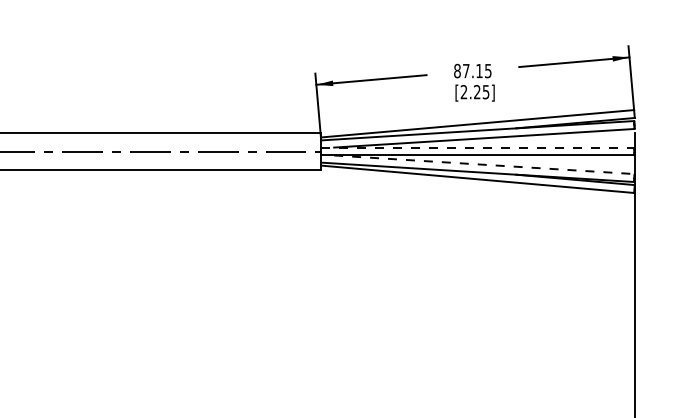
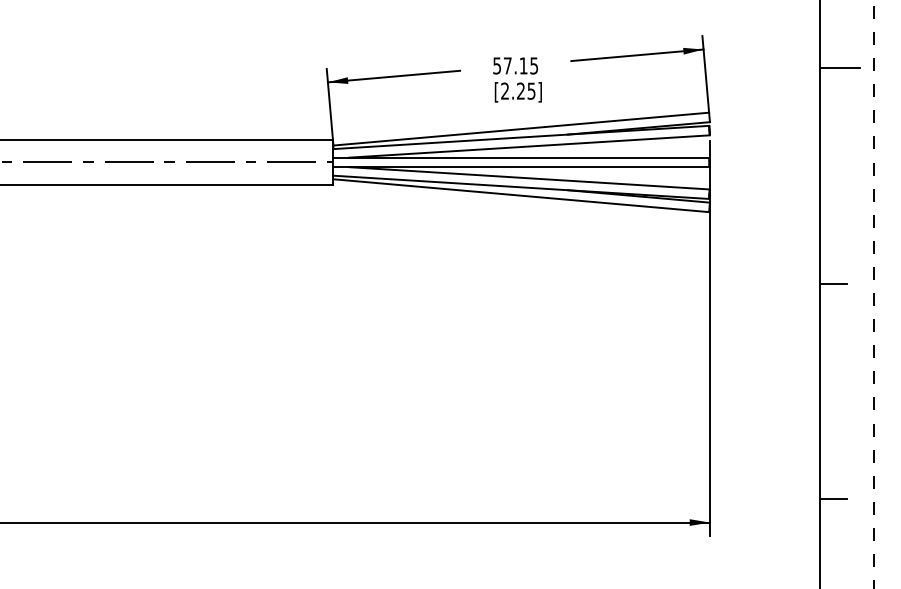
text: (457, 70) -> (497, 65), 87.15 -> 57.15
line: (477, 147) -> (521, 157), dashed -> solid
line: (484, 164) -> (529, 178), dashed -> solid

